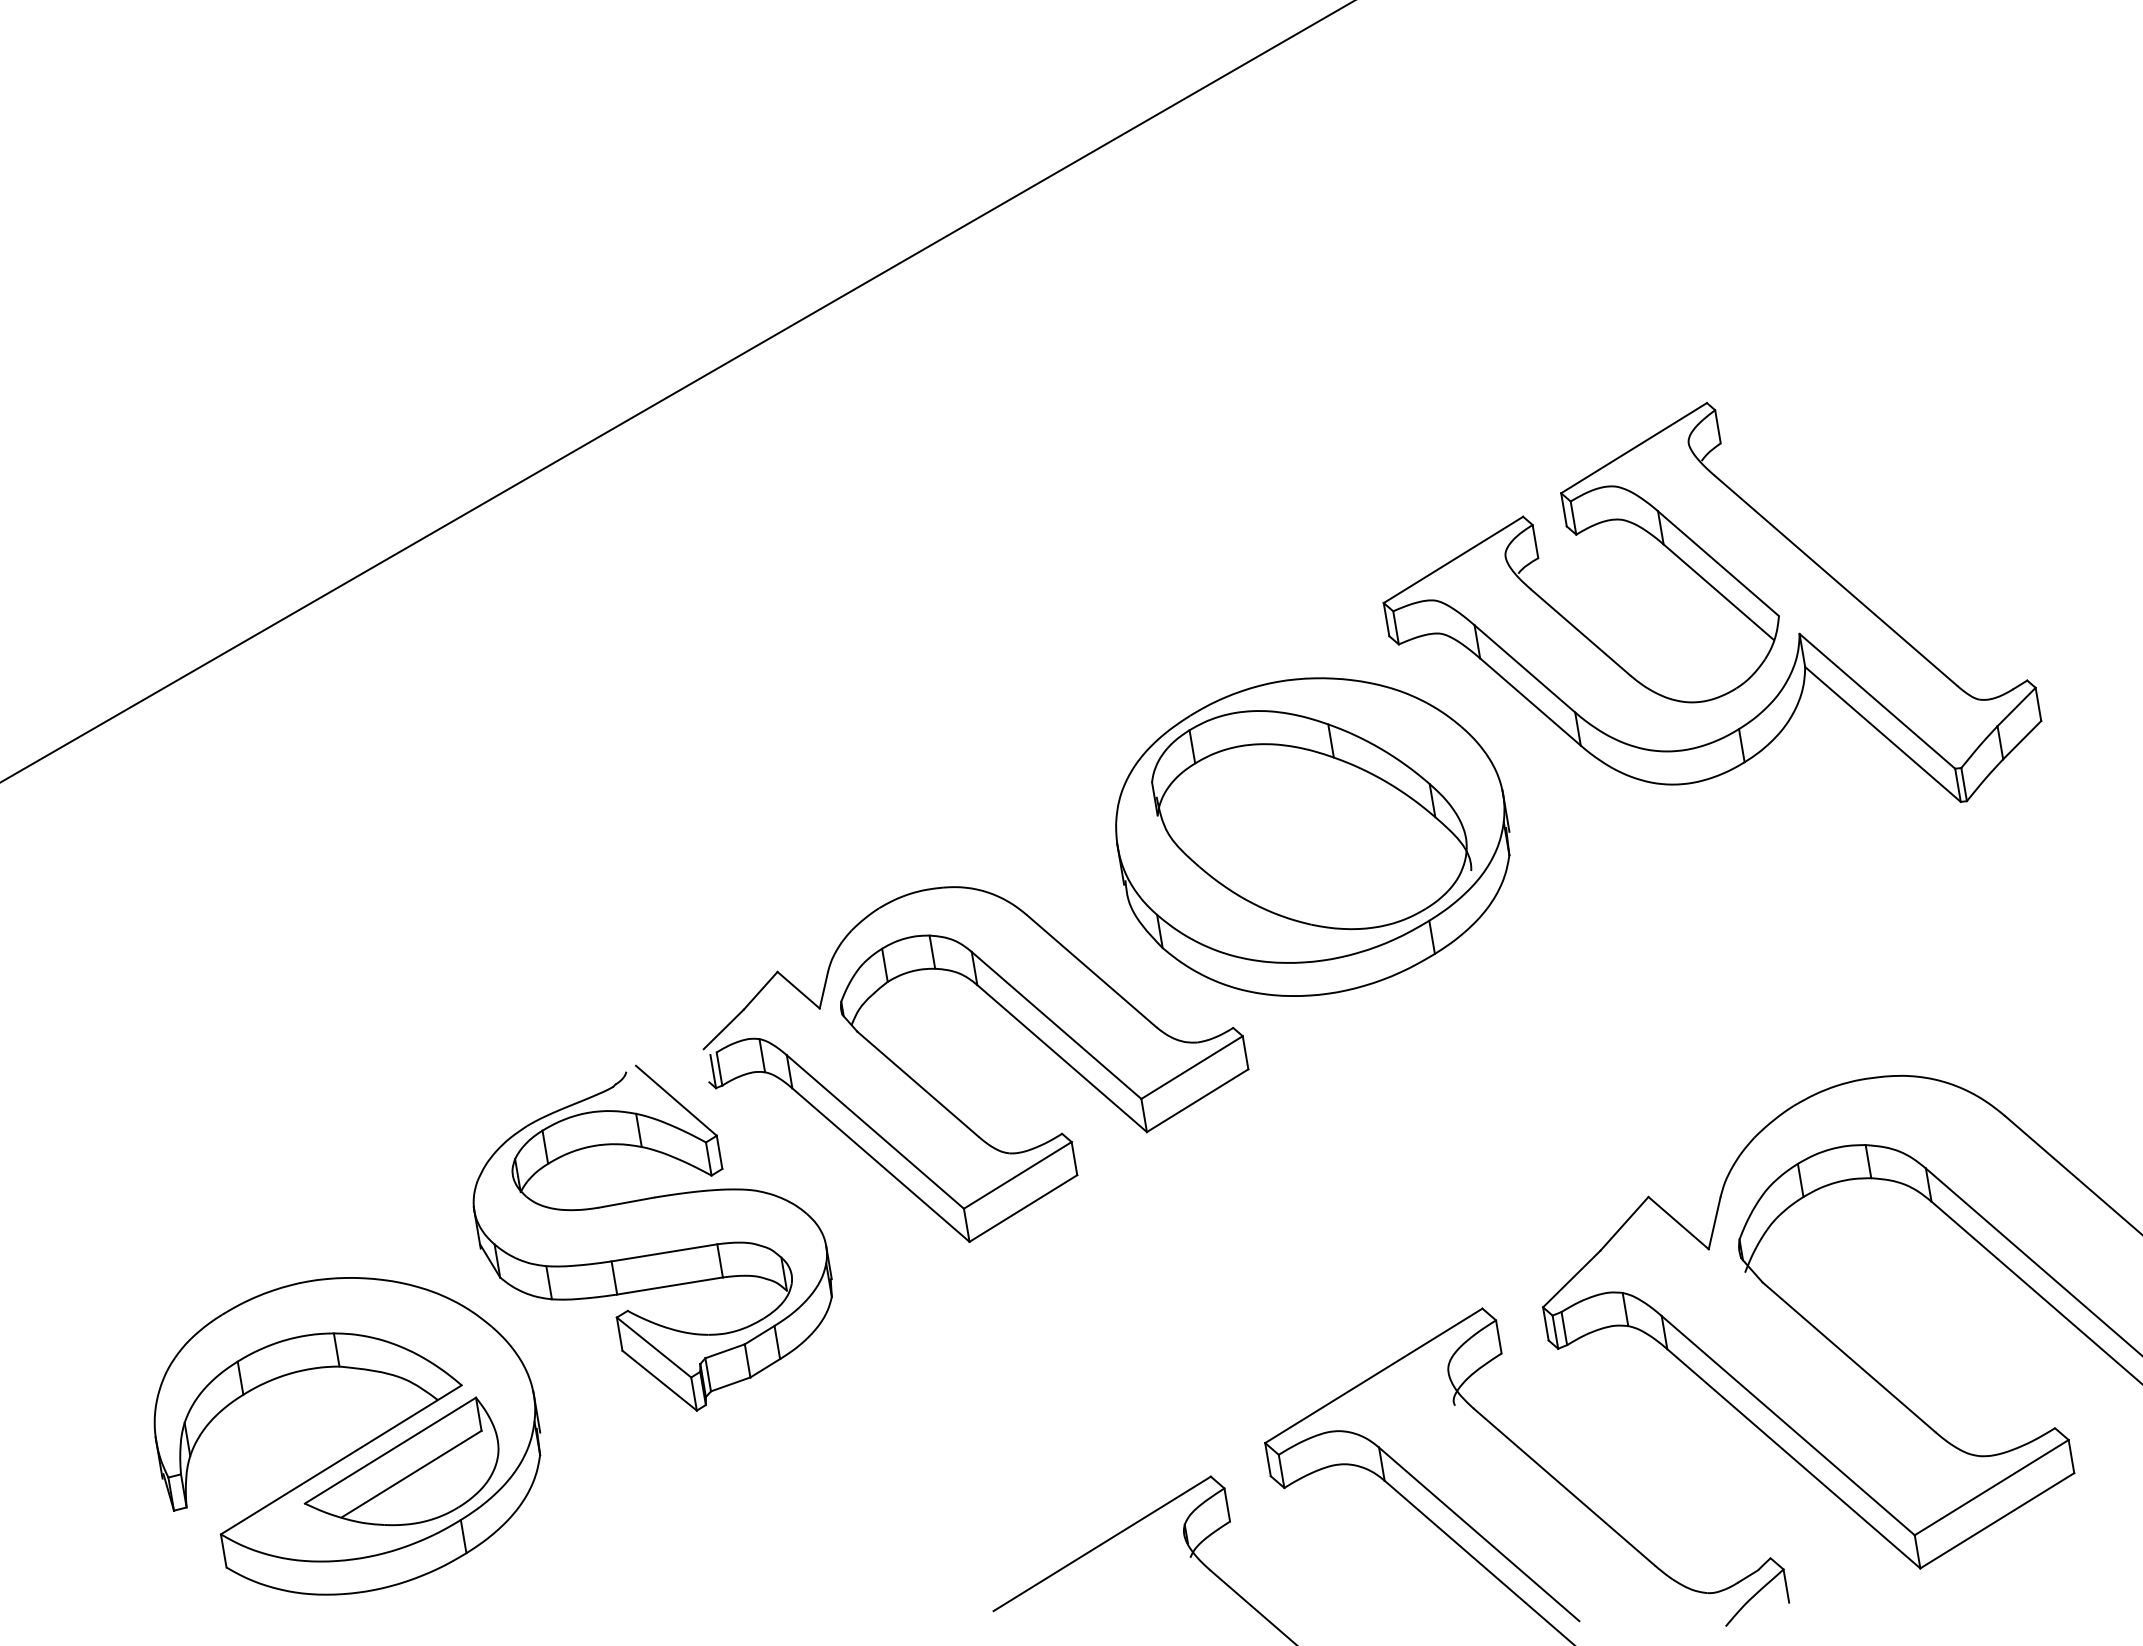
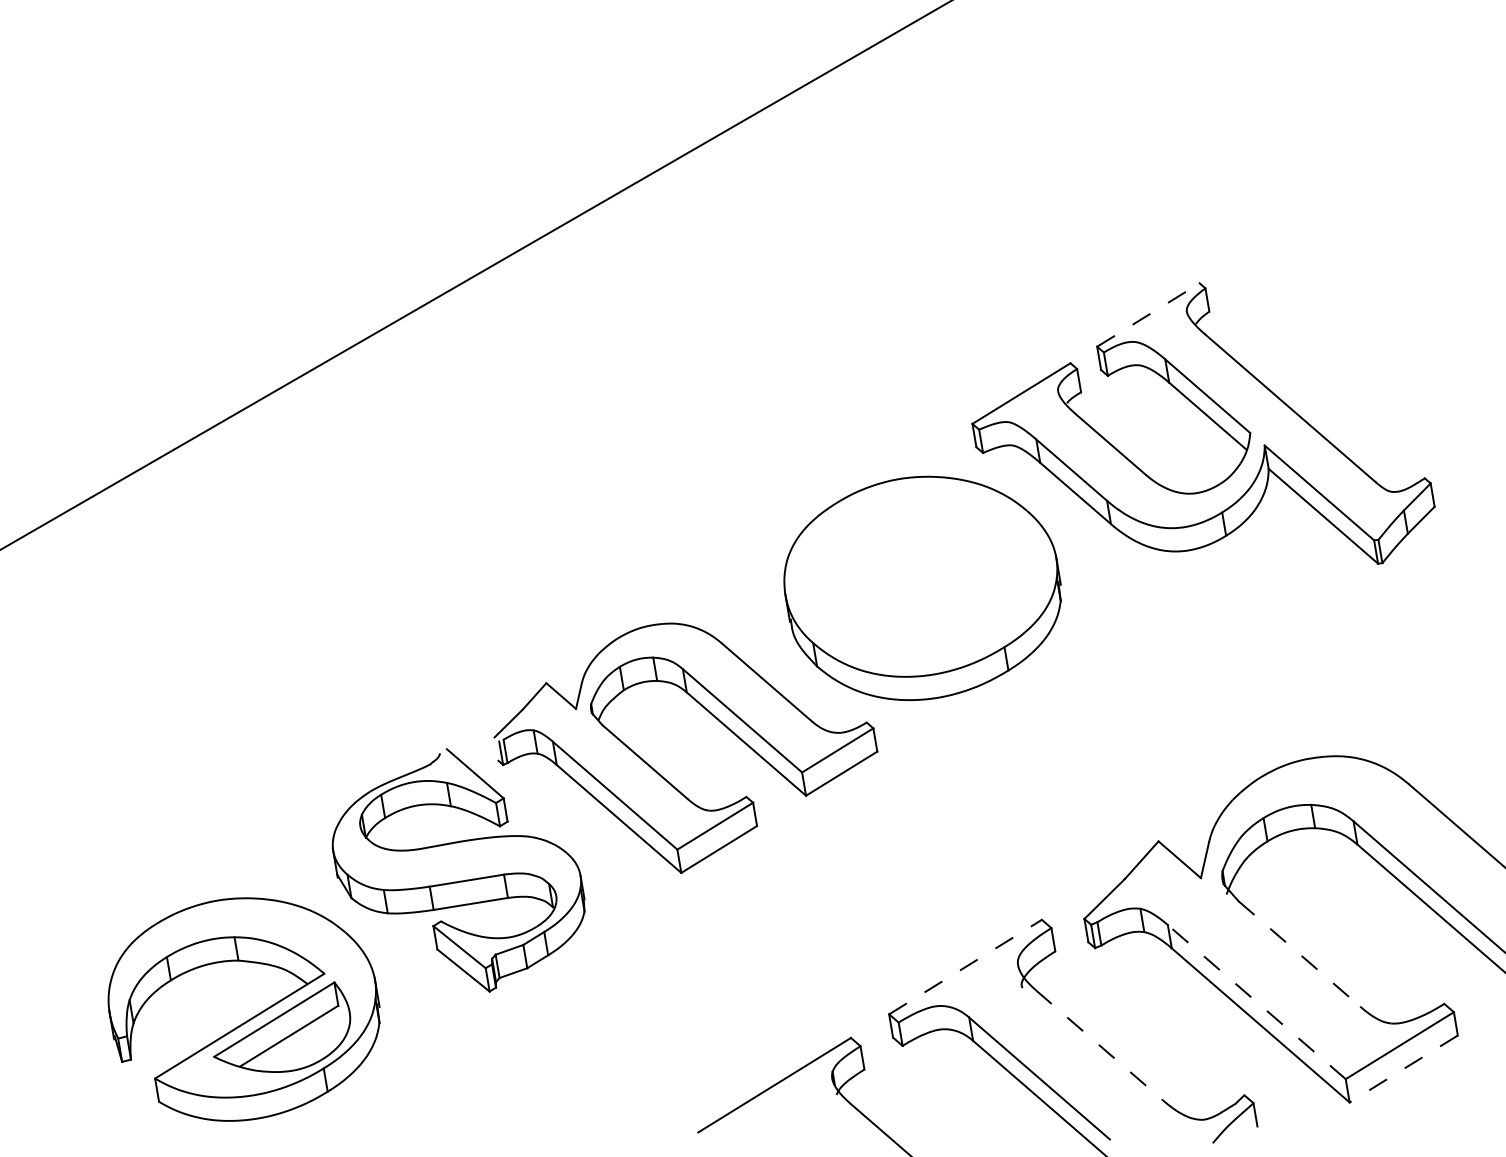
line: (1634, 448) -> (1148, 315), solid -> dashed
part: (1311, 820) -> (921, 576), removed
line: (1849, 1357) -> (1299, 954), solid -> dashed
line: (1373, 1375) -> (965, 966), solid -> dashed
line: (1787, 1425) -> (1256, 1001), solid -> dashed
line: (1564, 1487) -> (1099, 1045), solid -> dashed
line: (1996, 1521) -> (1403, 1069), solid -> dashed

